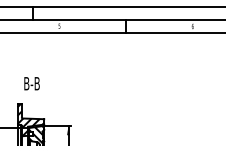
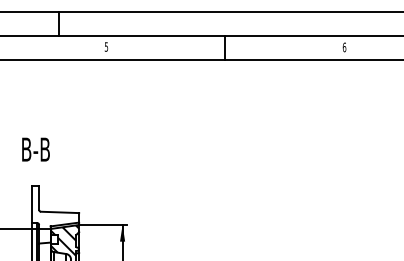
text: (31, 83) -> (34, 149), moved
hatch: (30, 120) -> (54, 215), removed

